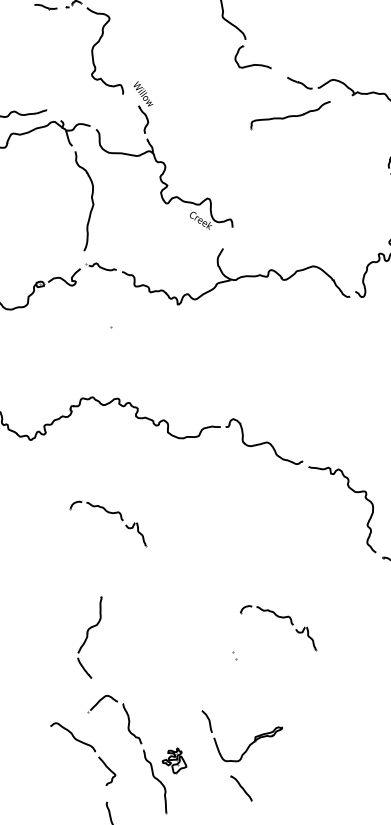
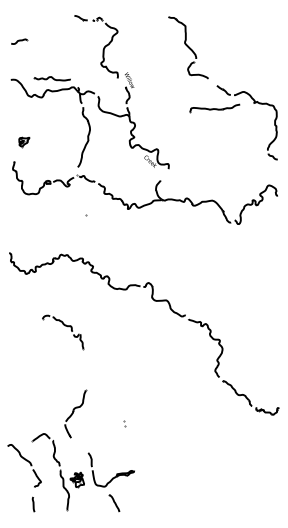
part: (280, 618) -> (155, 406), removed
part: (91, 637) -> (75, 413), moved
part: (254, 736) -> (116, 473), moved

